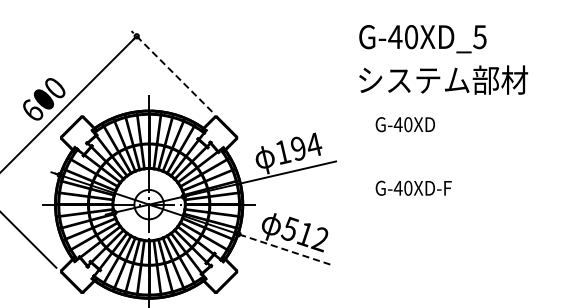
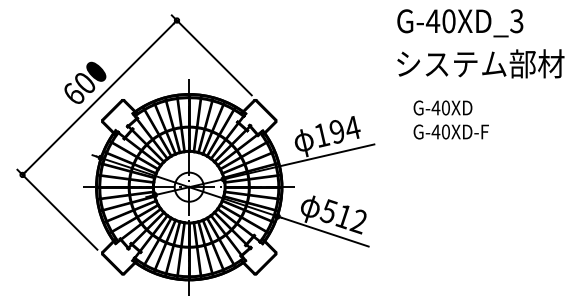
text: (480, 36) -> (517, 20), G-40XD_5 -> G-40XD_3
line: (171, 71) -> (211, 55), dashed -> solid
text: (412, 187) -> (450, 131), moved
line: (286, 250) -> (325, 232), dashed -> solid

